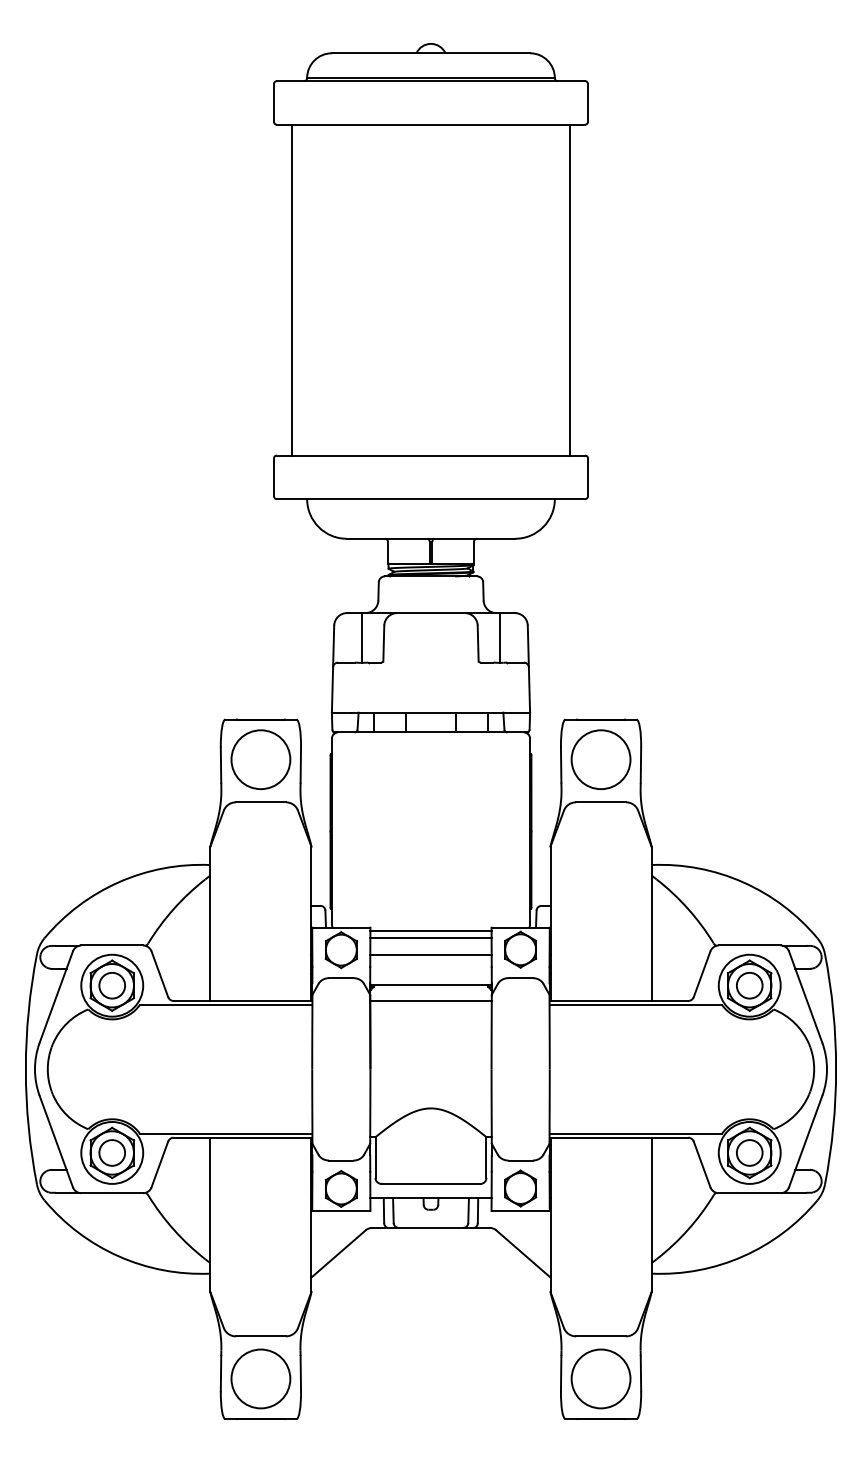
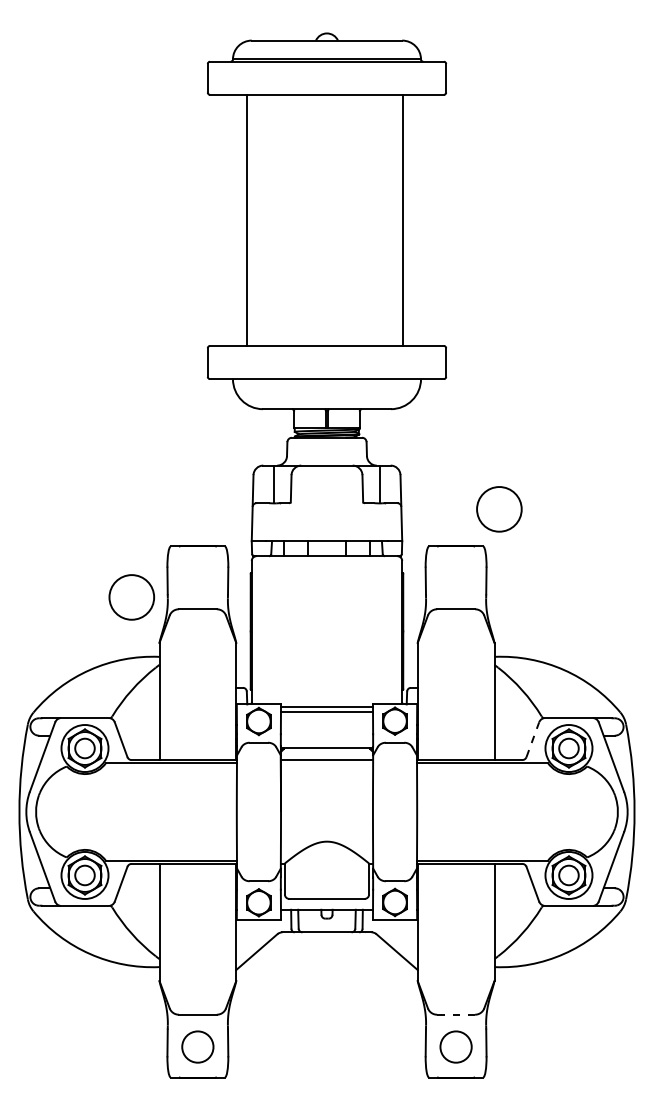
line: (292, 289) -> (246, 219), moved
line: (569, 289) -> (402, 219), moved
circle: (260, 759) -> (131, 597), moved
circle: (600, 759) -> (498, 509), moved
line: (430, 955) -> (326, 725), removed
line: (702, 973) -> (533, 739), solid -> dashed
line: (601, 1336) -> (456, 1014), solid -> dashed
circle: (260, 1378) -> (197, 1046), size x0.7
circle: (600, 1378) -> (455, 1046), size x0.7

